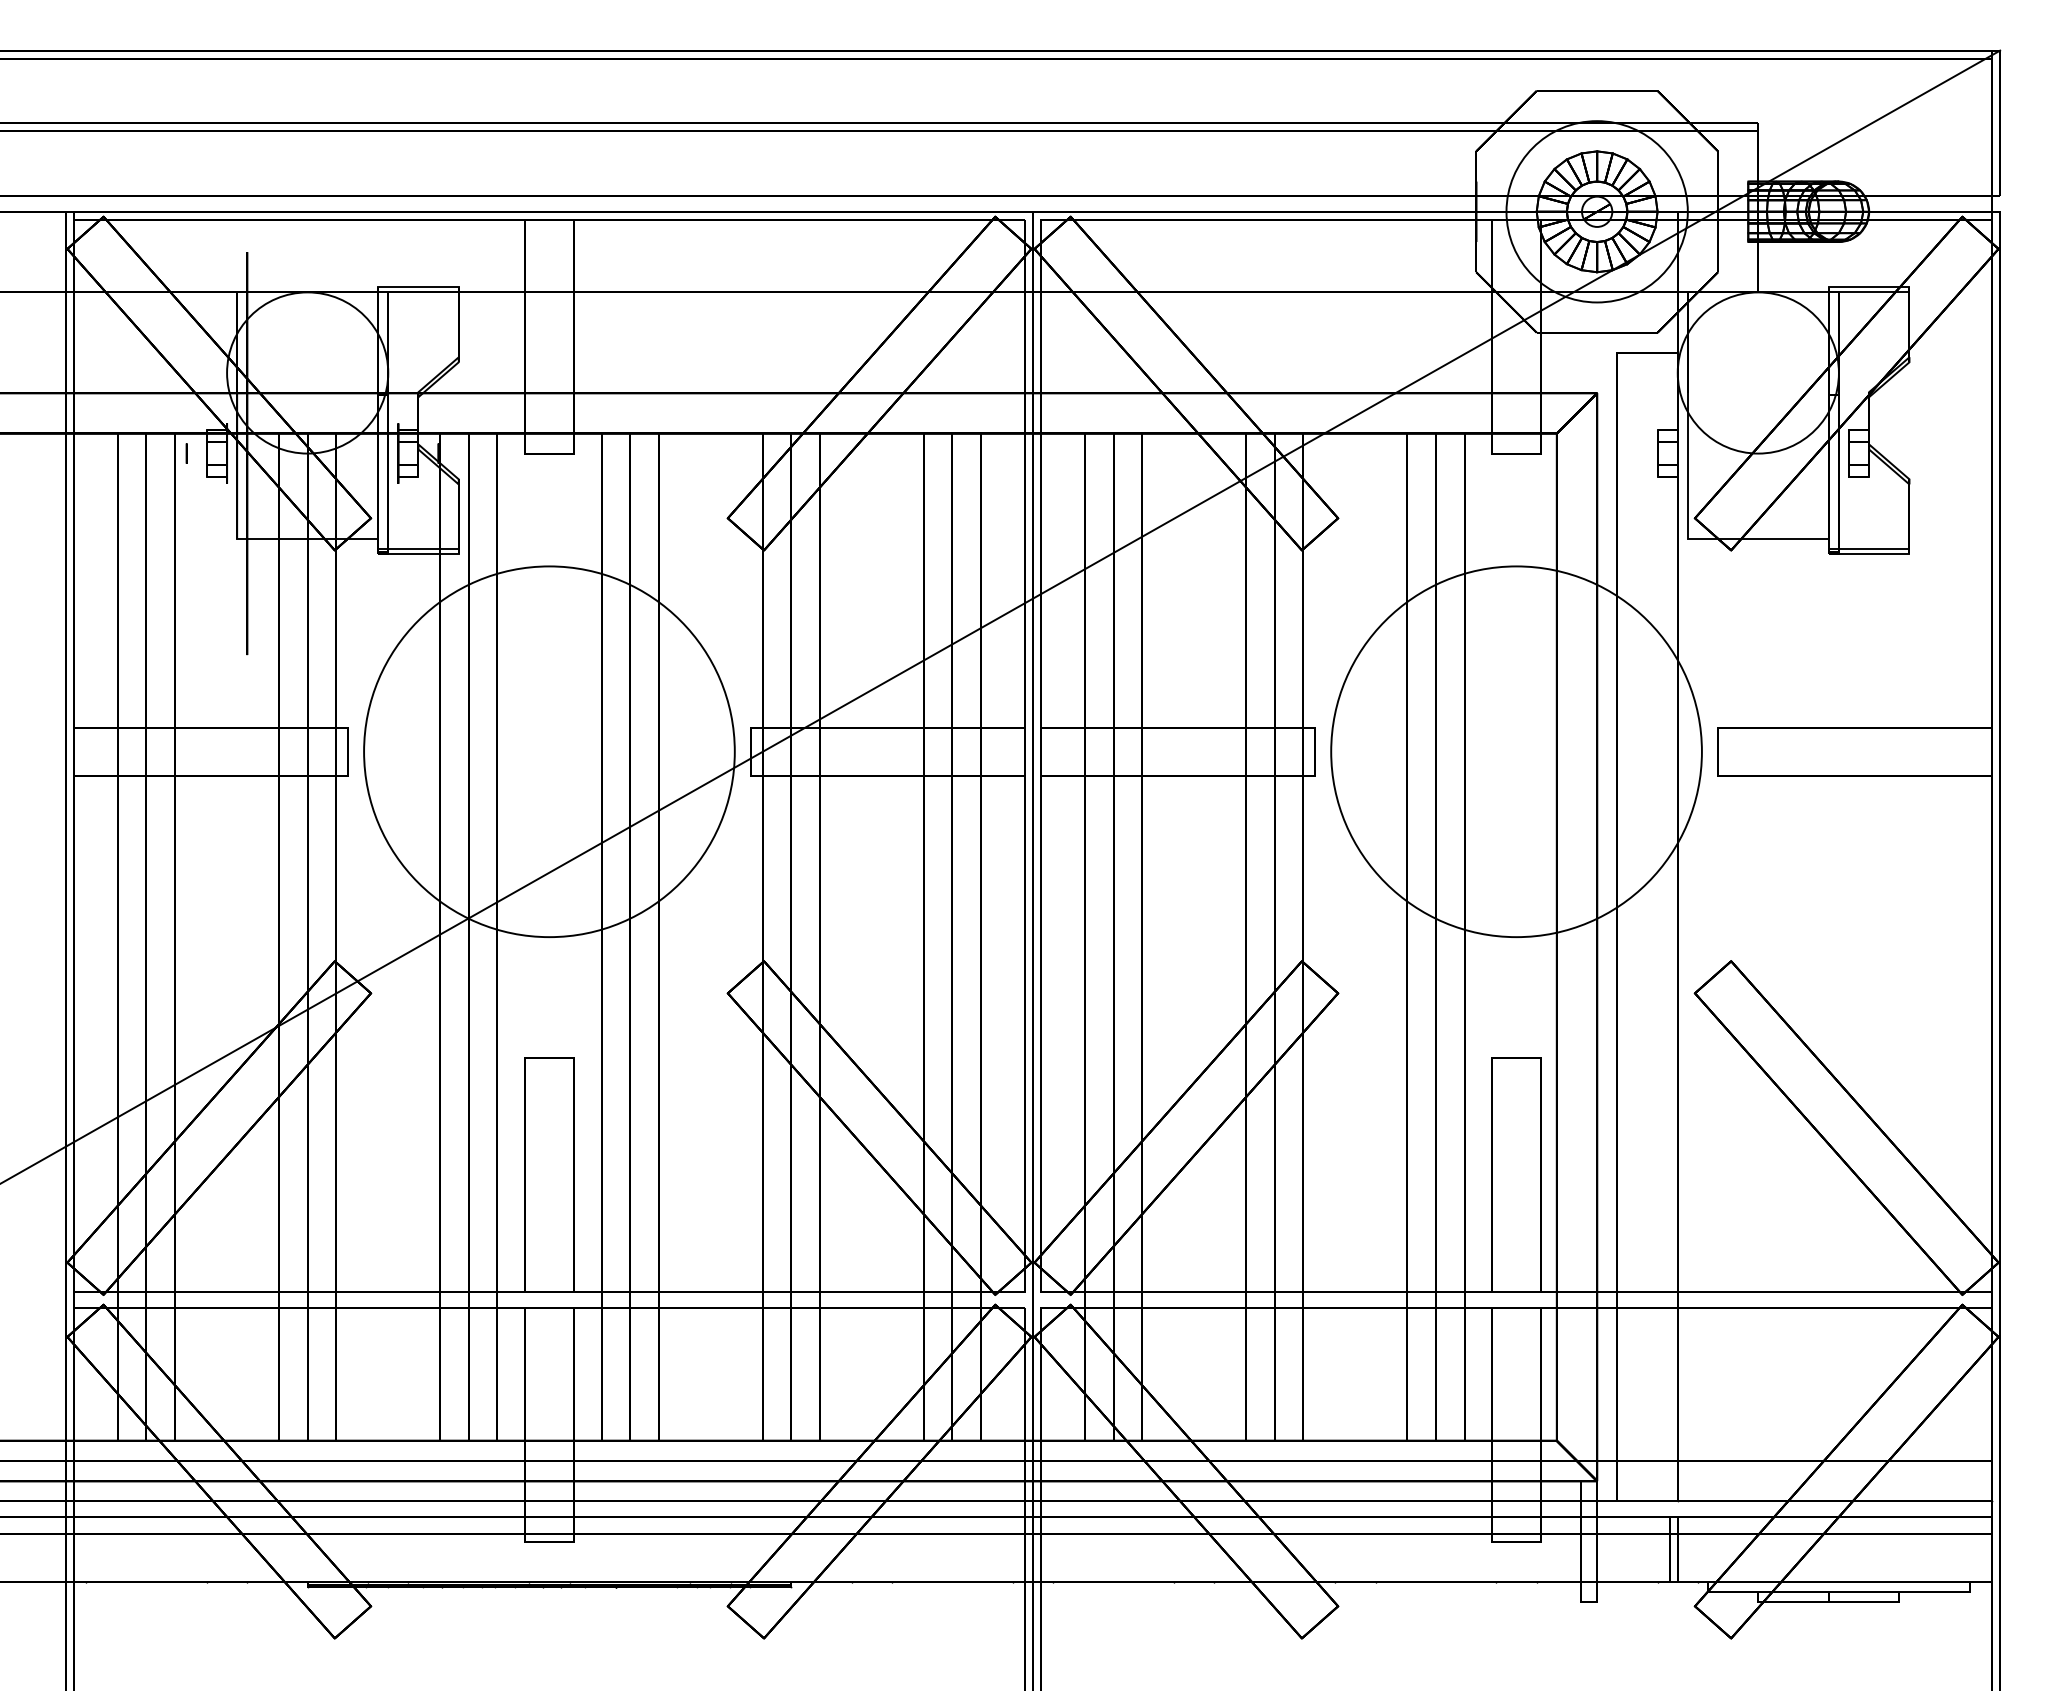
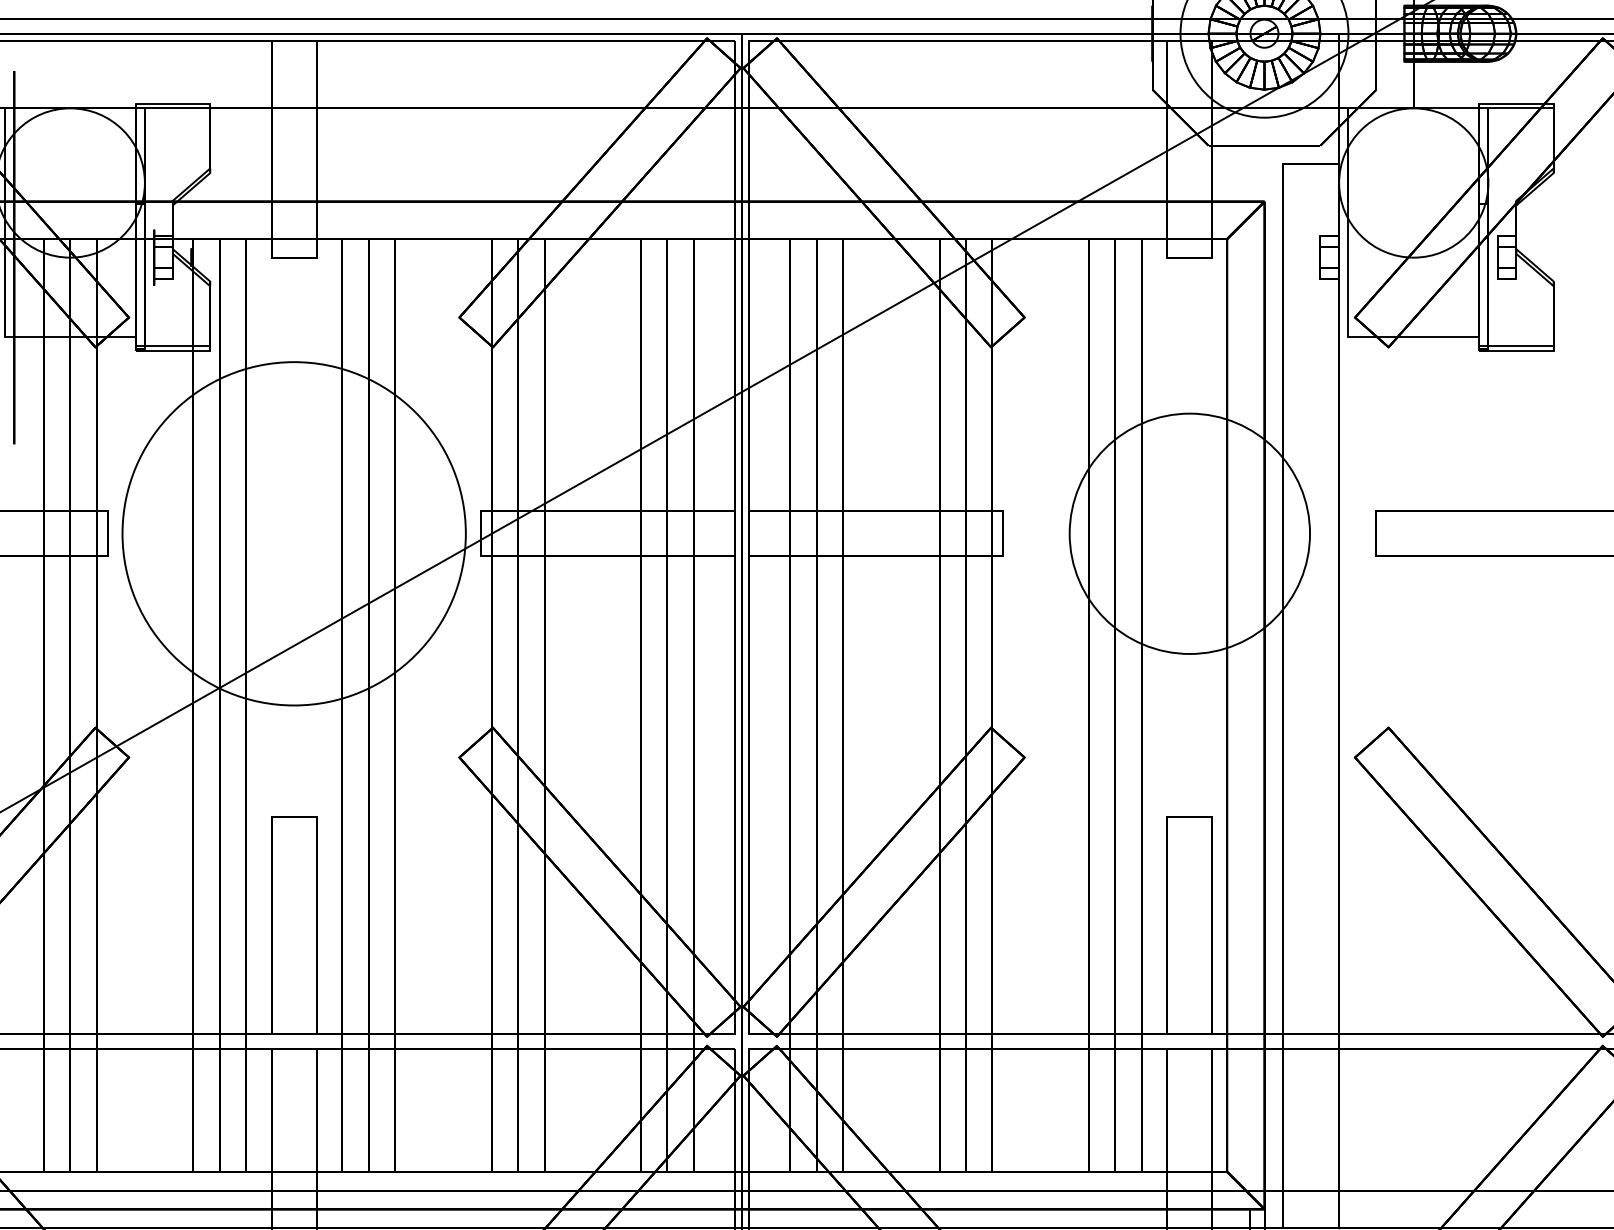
circle: (1516, 751) -> (1189, 533), size x0.7

